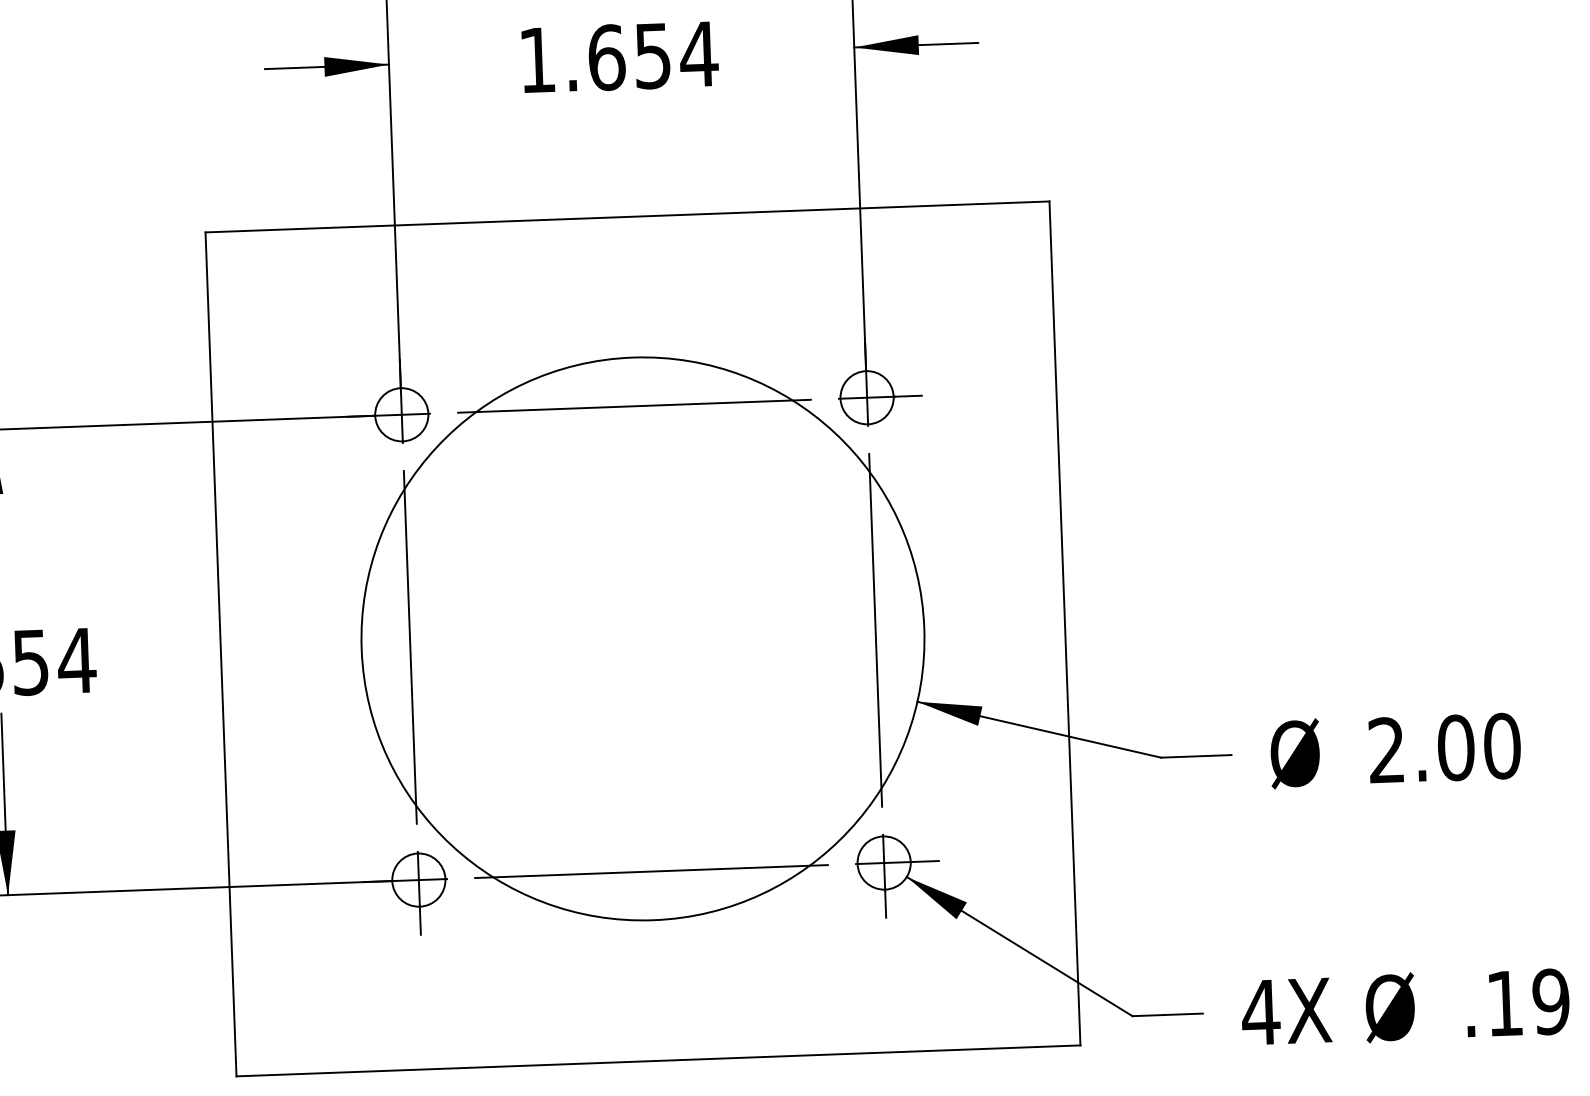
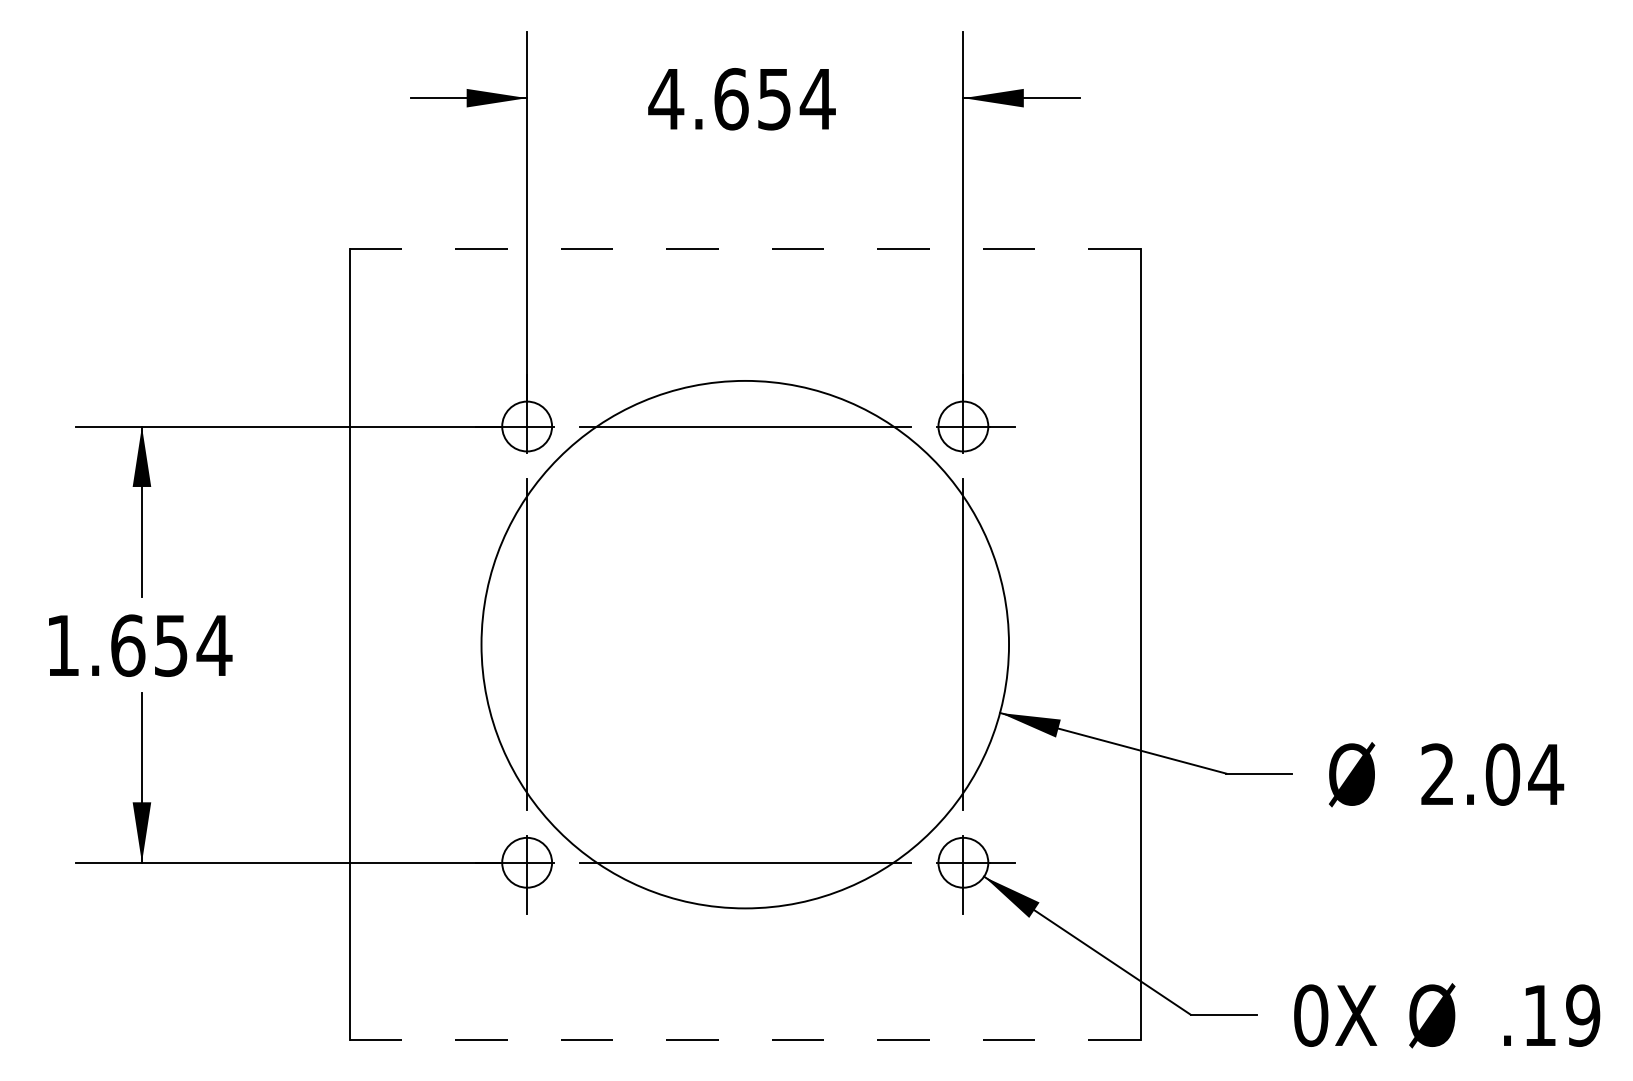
text: (537, 60) -> (666, 99), 1.654 -> 4.654
line: (627, 217) -> (745, 249), solid -> dashed
text: (1502, 746) -> (1546, 774), 2.00 -> 2.04
text: (1261, 1012) -> (1311, 1015), 4X -> 0X
line: (658, 1061) -> (745, 1040), solid -> dashed

